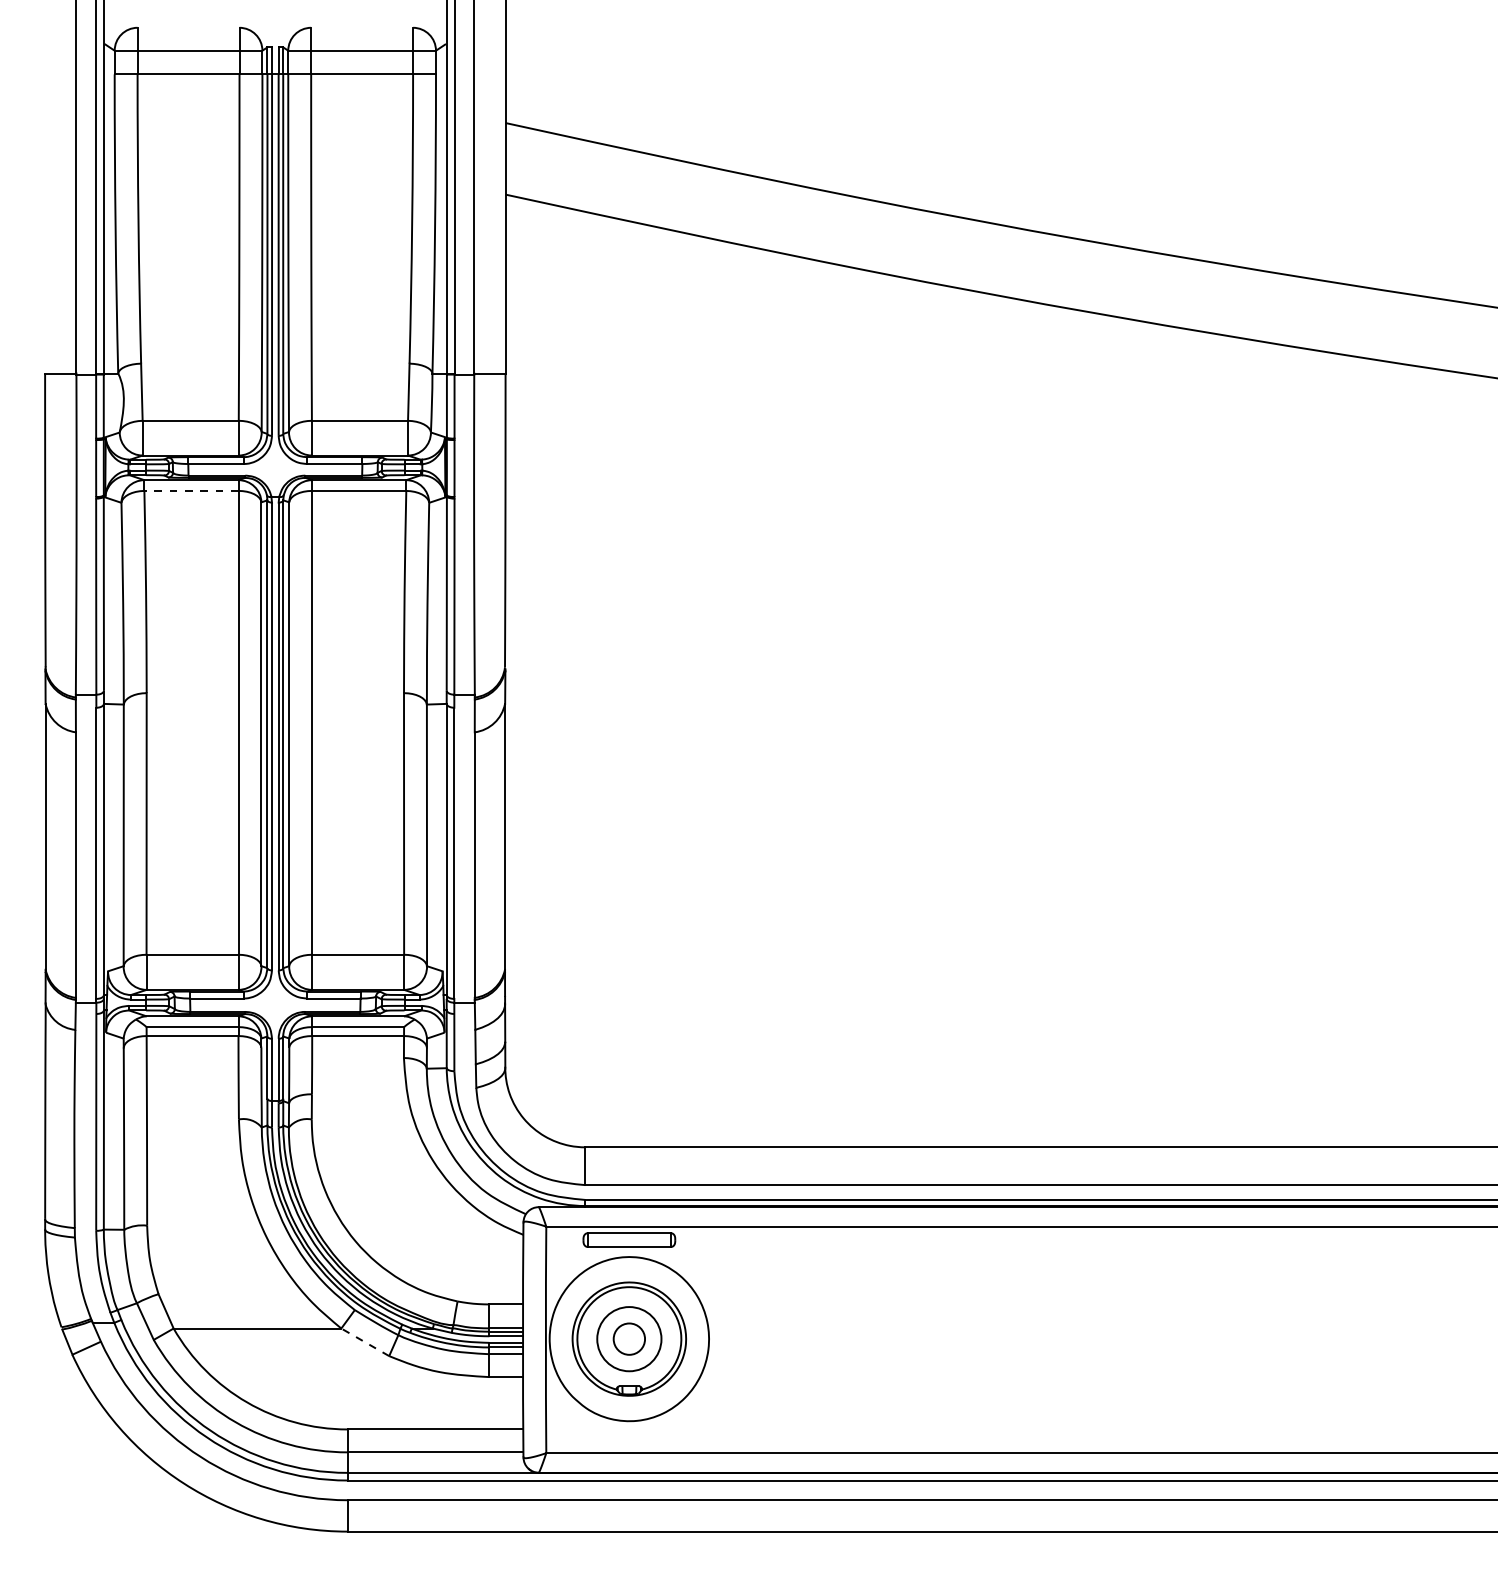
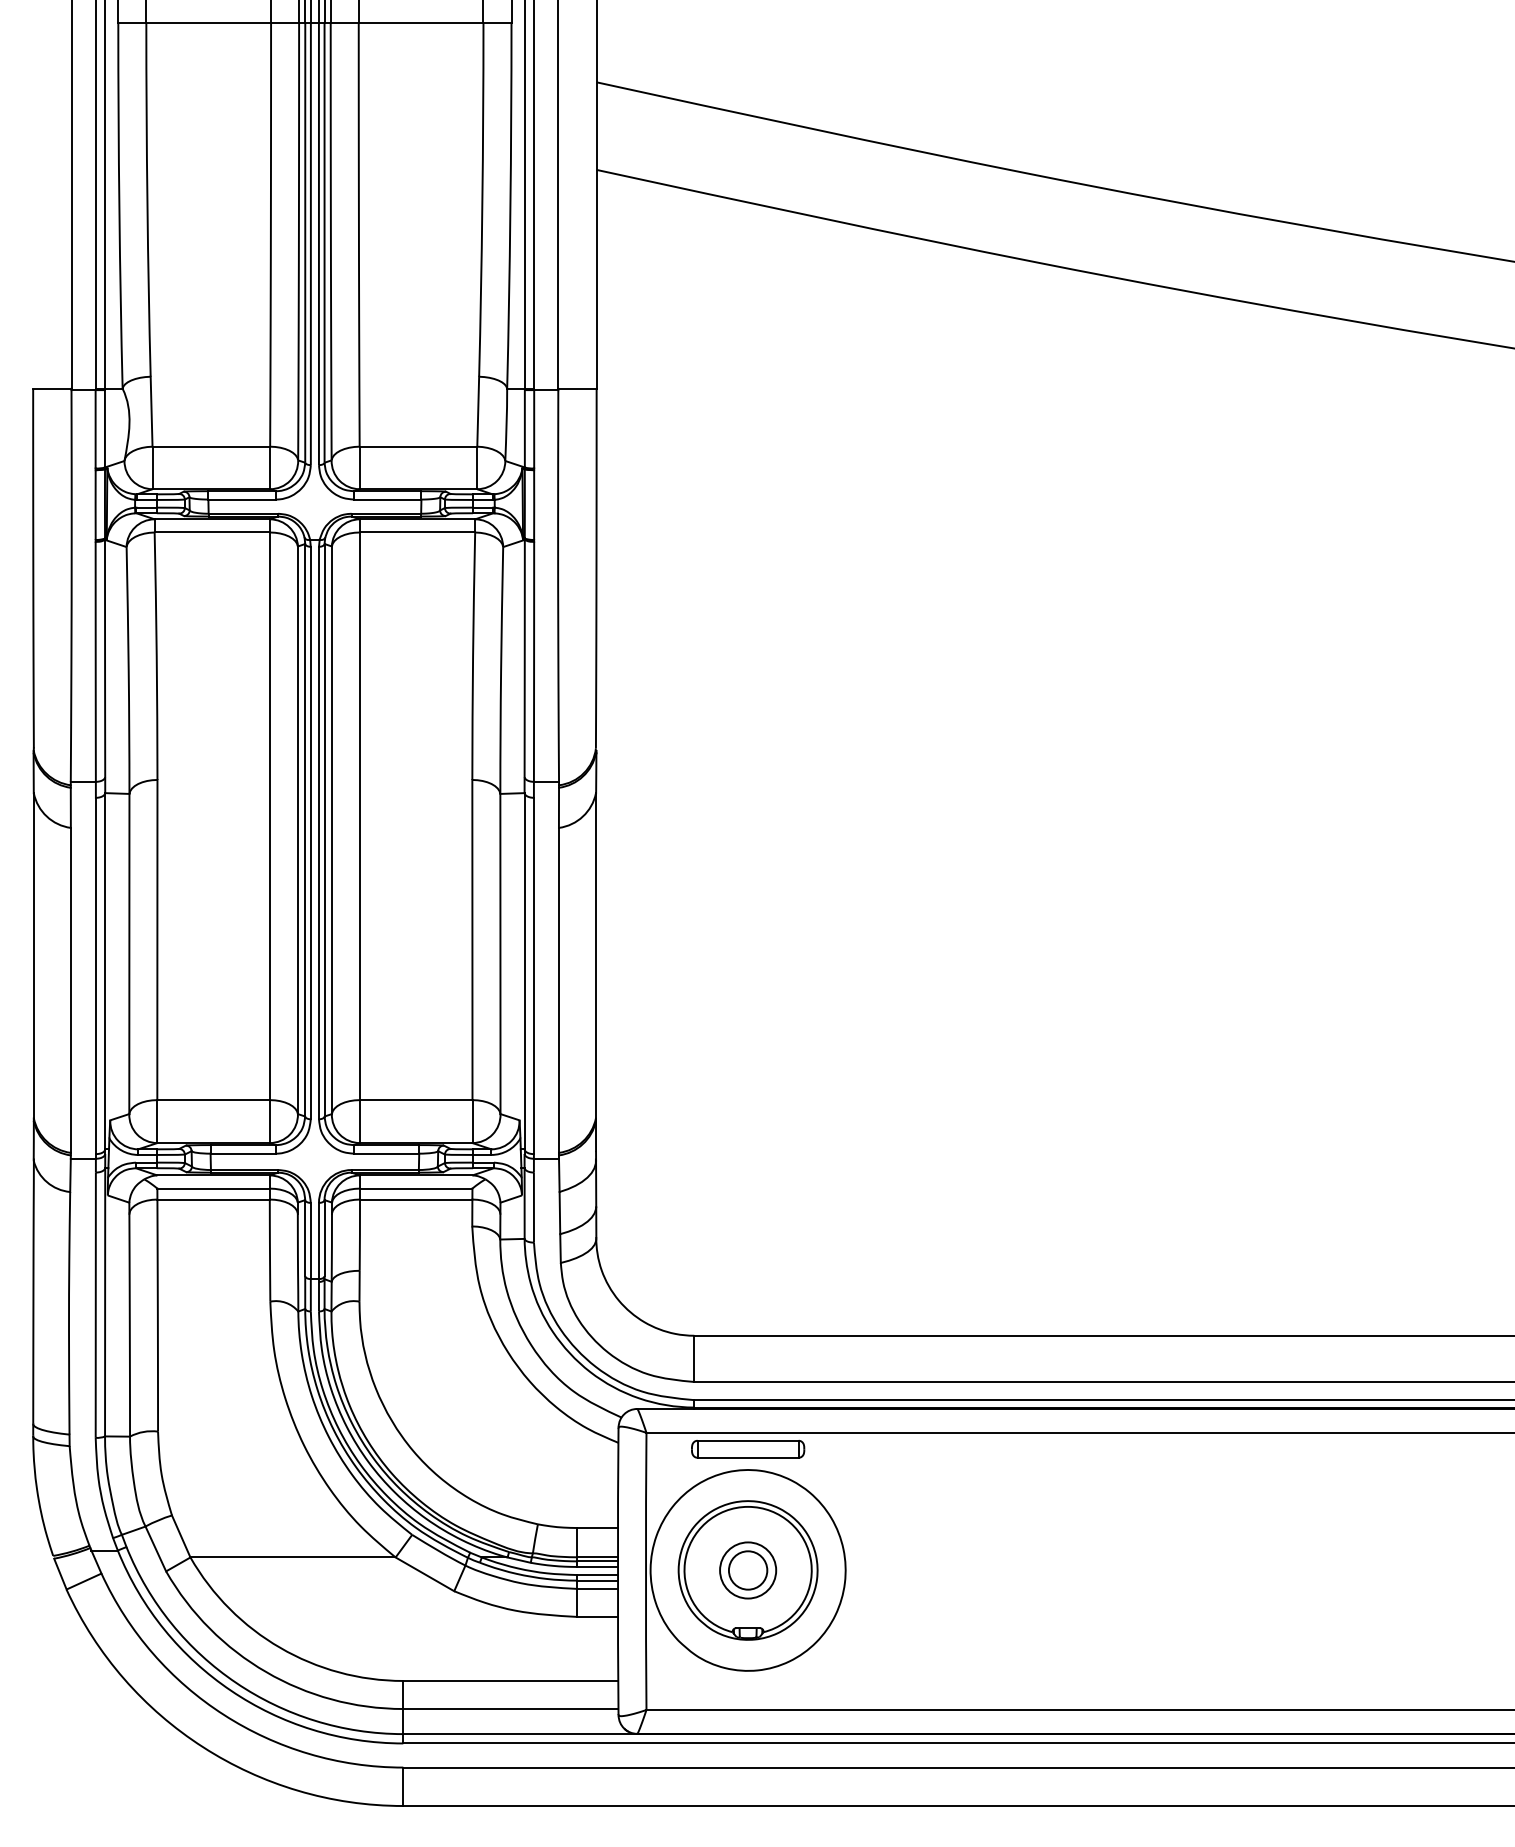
line: (190, 490) -> (211, 531), dashed -> solid
circle: (629, 1339) -> (748, 1570), size x0.71
line: (365, 1342) -> (425, 1574), dashed -> solid

